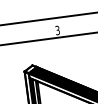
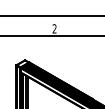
text: (57, 31) -> (54, 29), 3 -> 2

